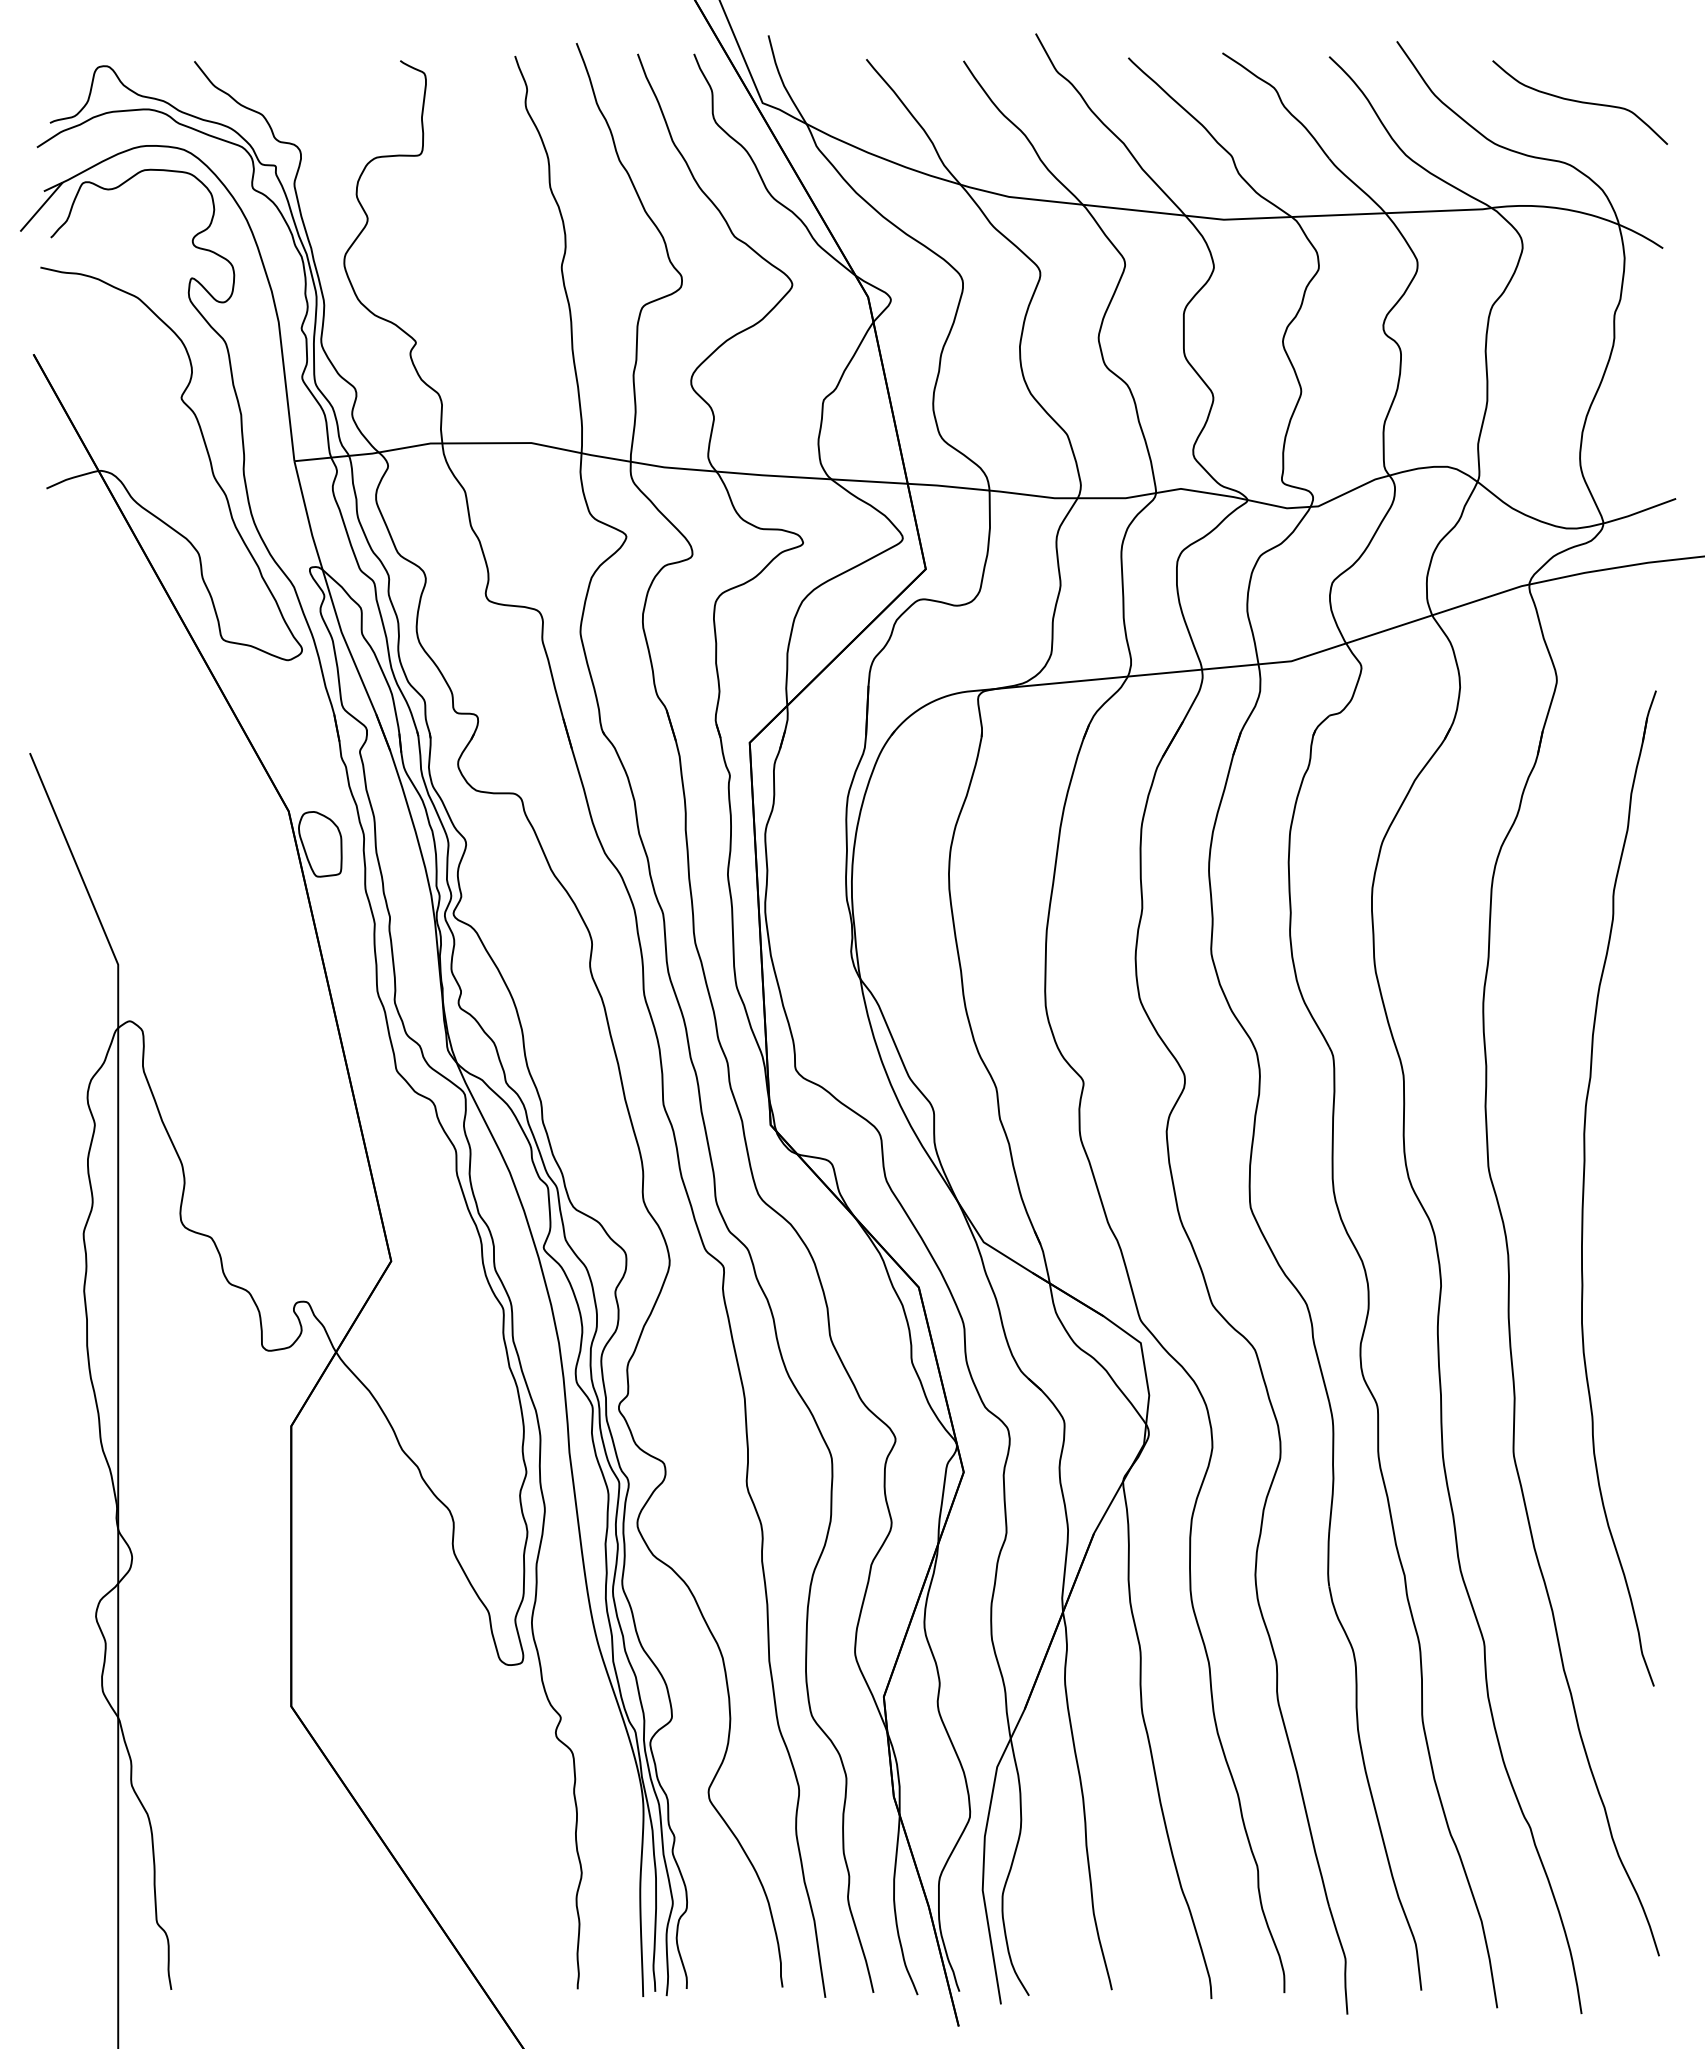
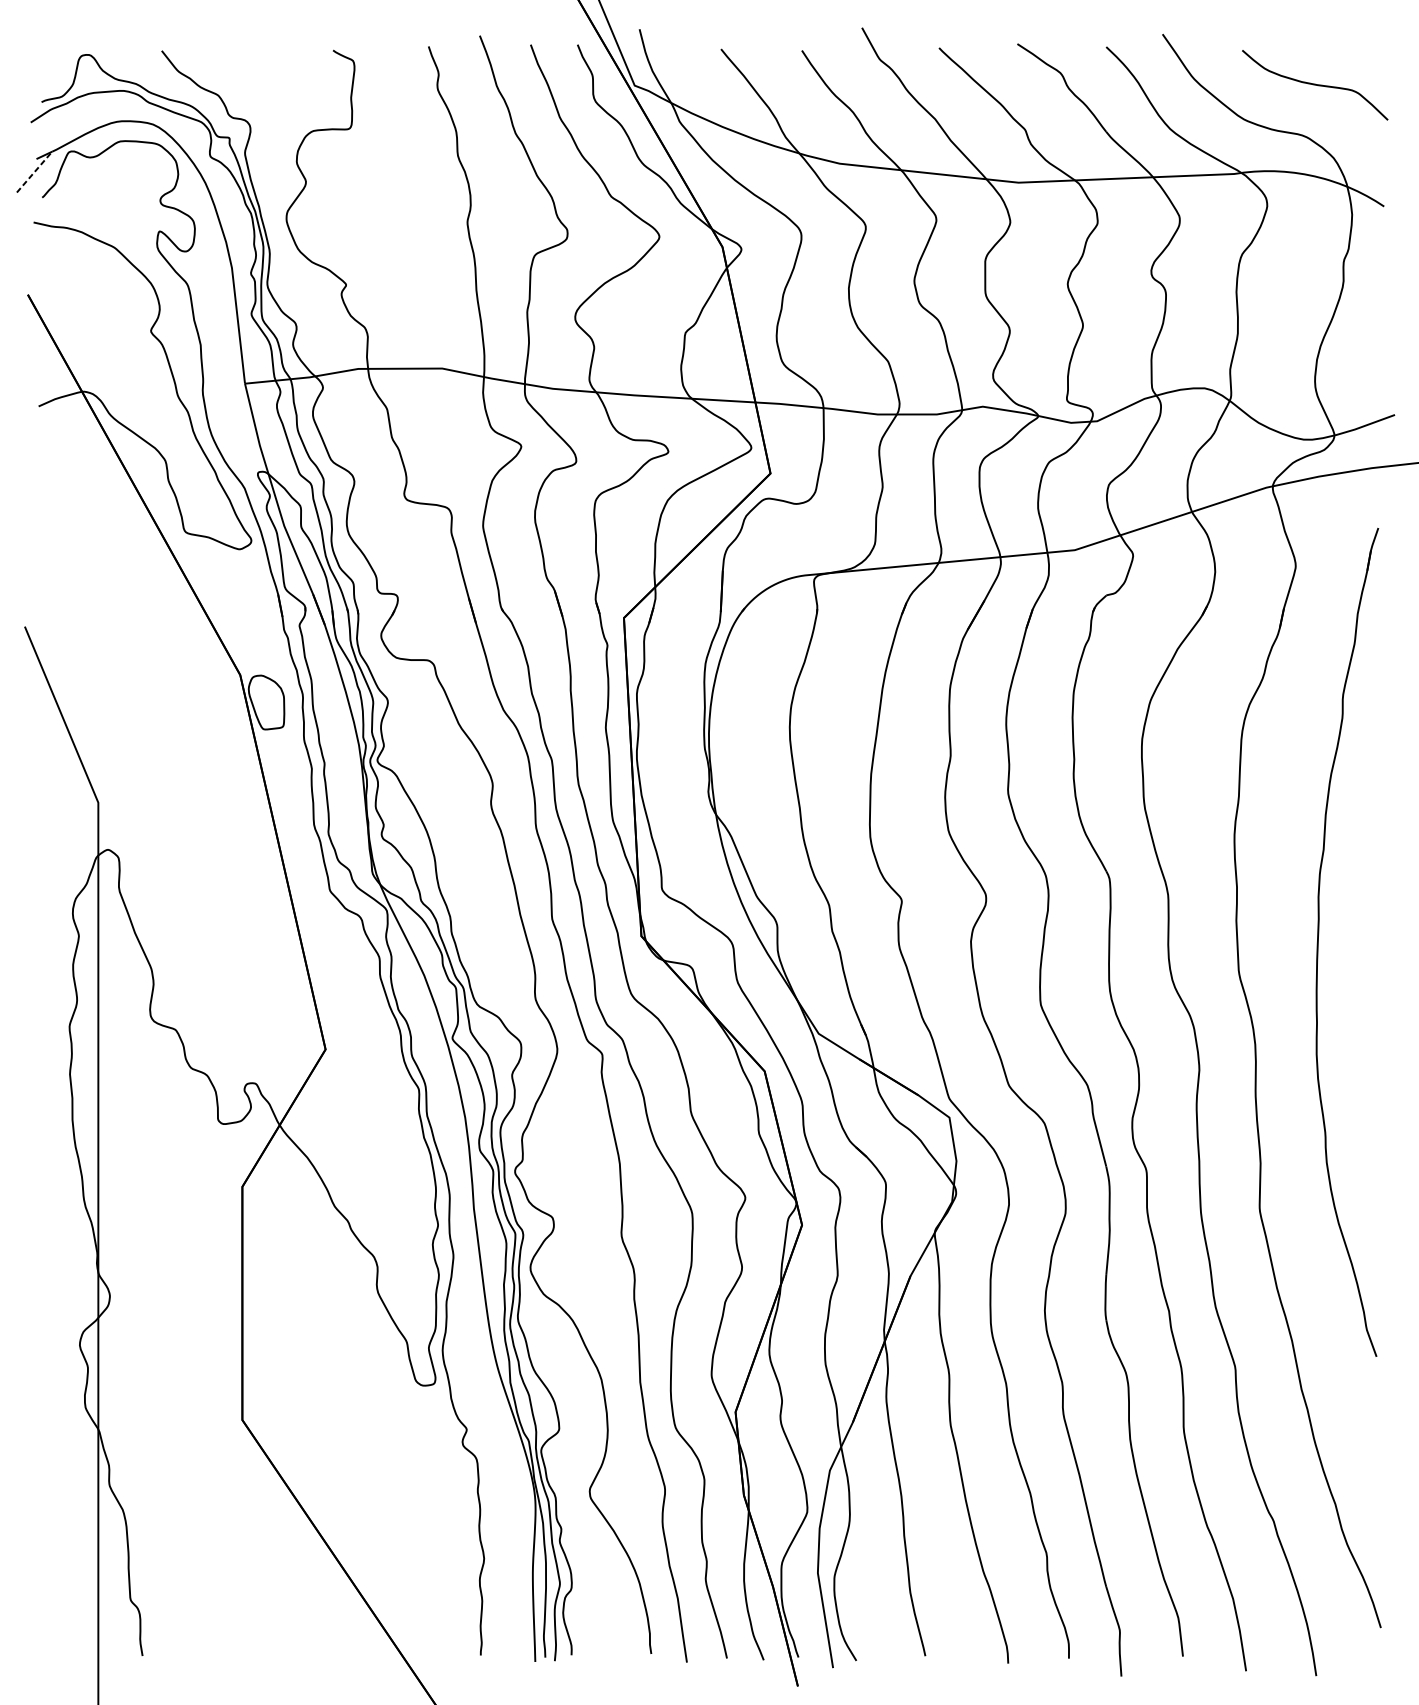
line: (41, 206) -> (34, 171), solid -> dashed
part: (1584, 1188) -> (1318, 942), moved

